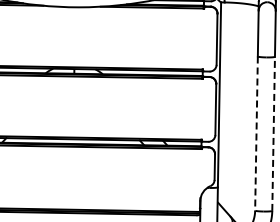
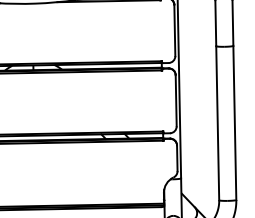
line: (273, 133) -> (234, 122), dashed -> solid
line: (256, 134) -> (217, 124), dashed -> solid

